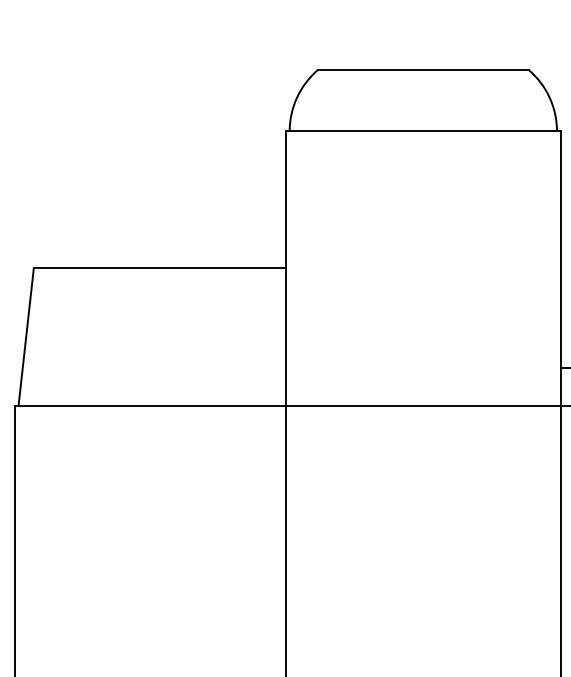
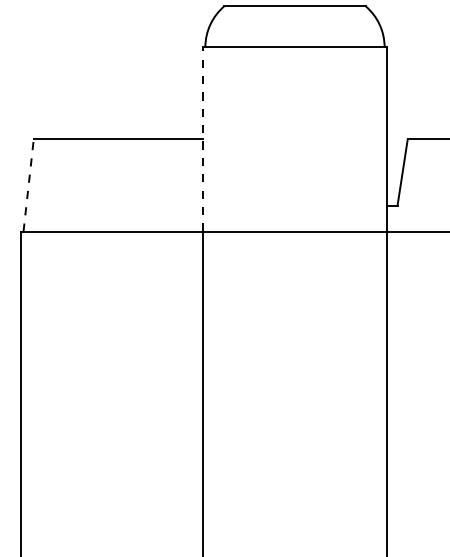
line: (285, 267) -> (202, 138), solid -> dashed
line: (25, 337) -> (28, 185), solid -> dashed

